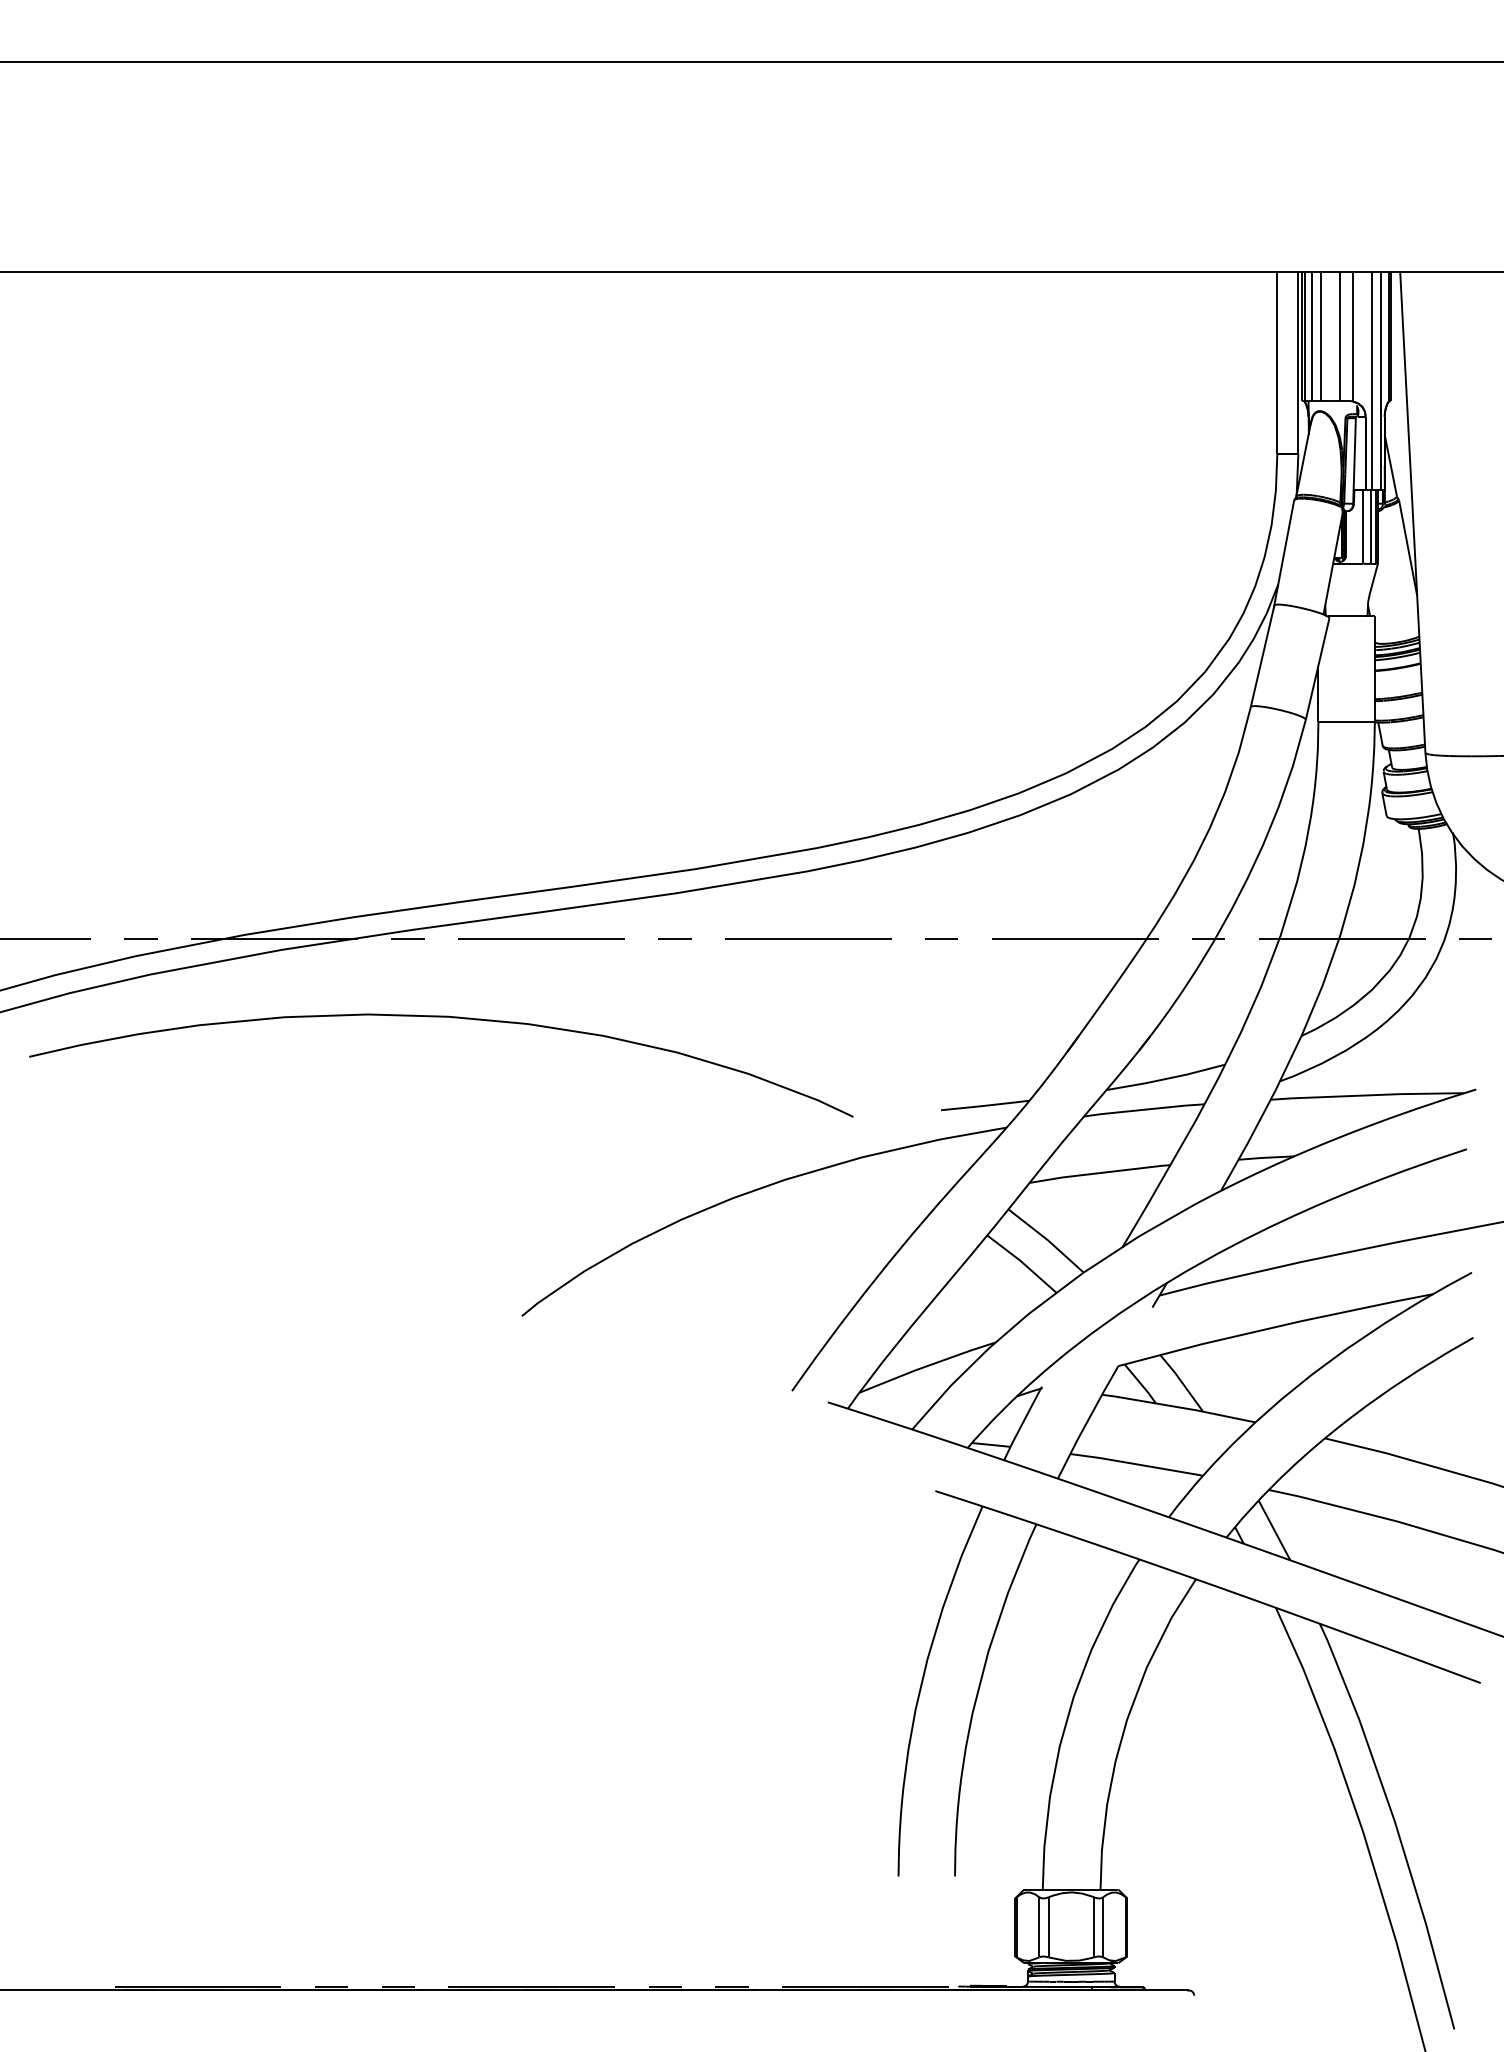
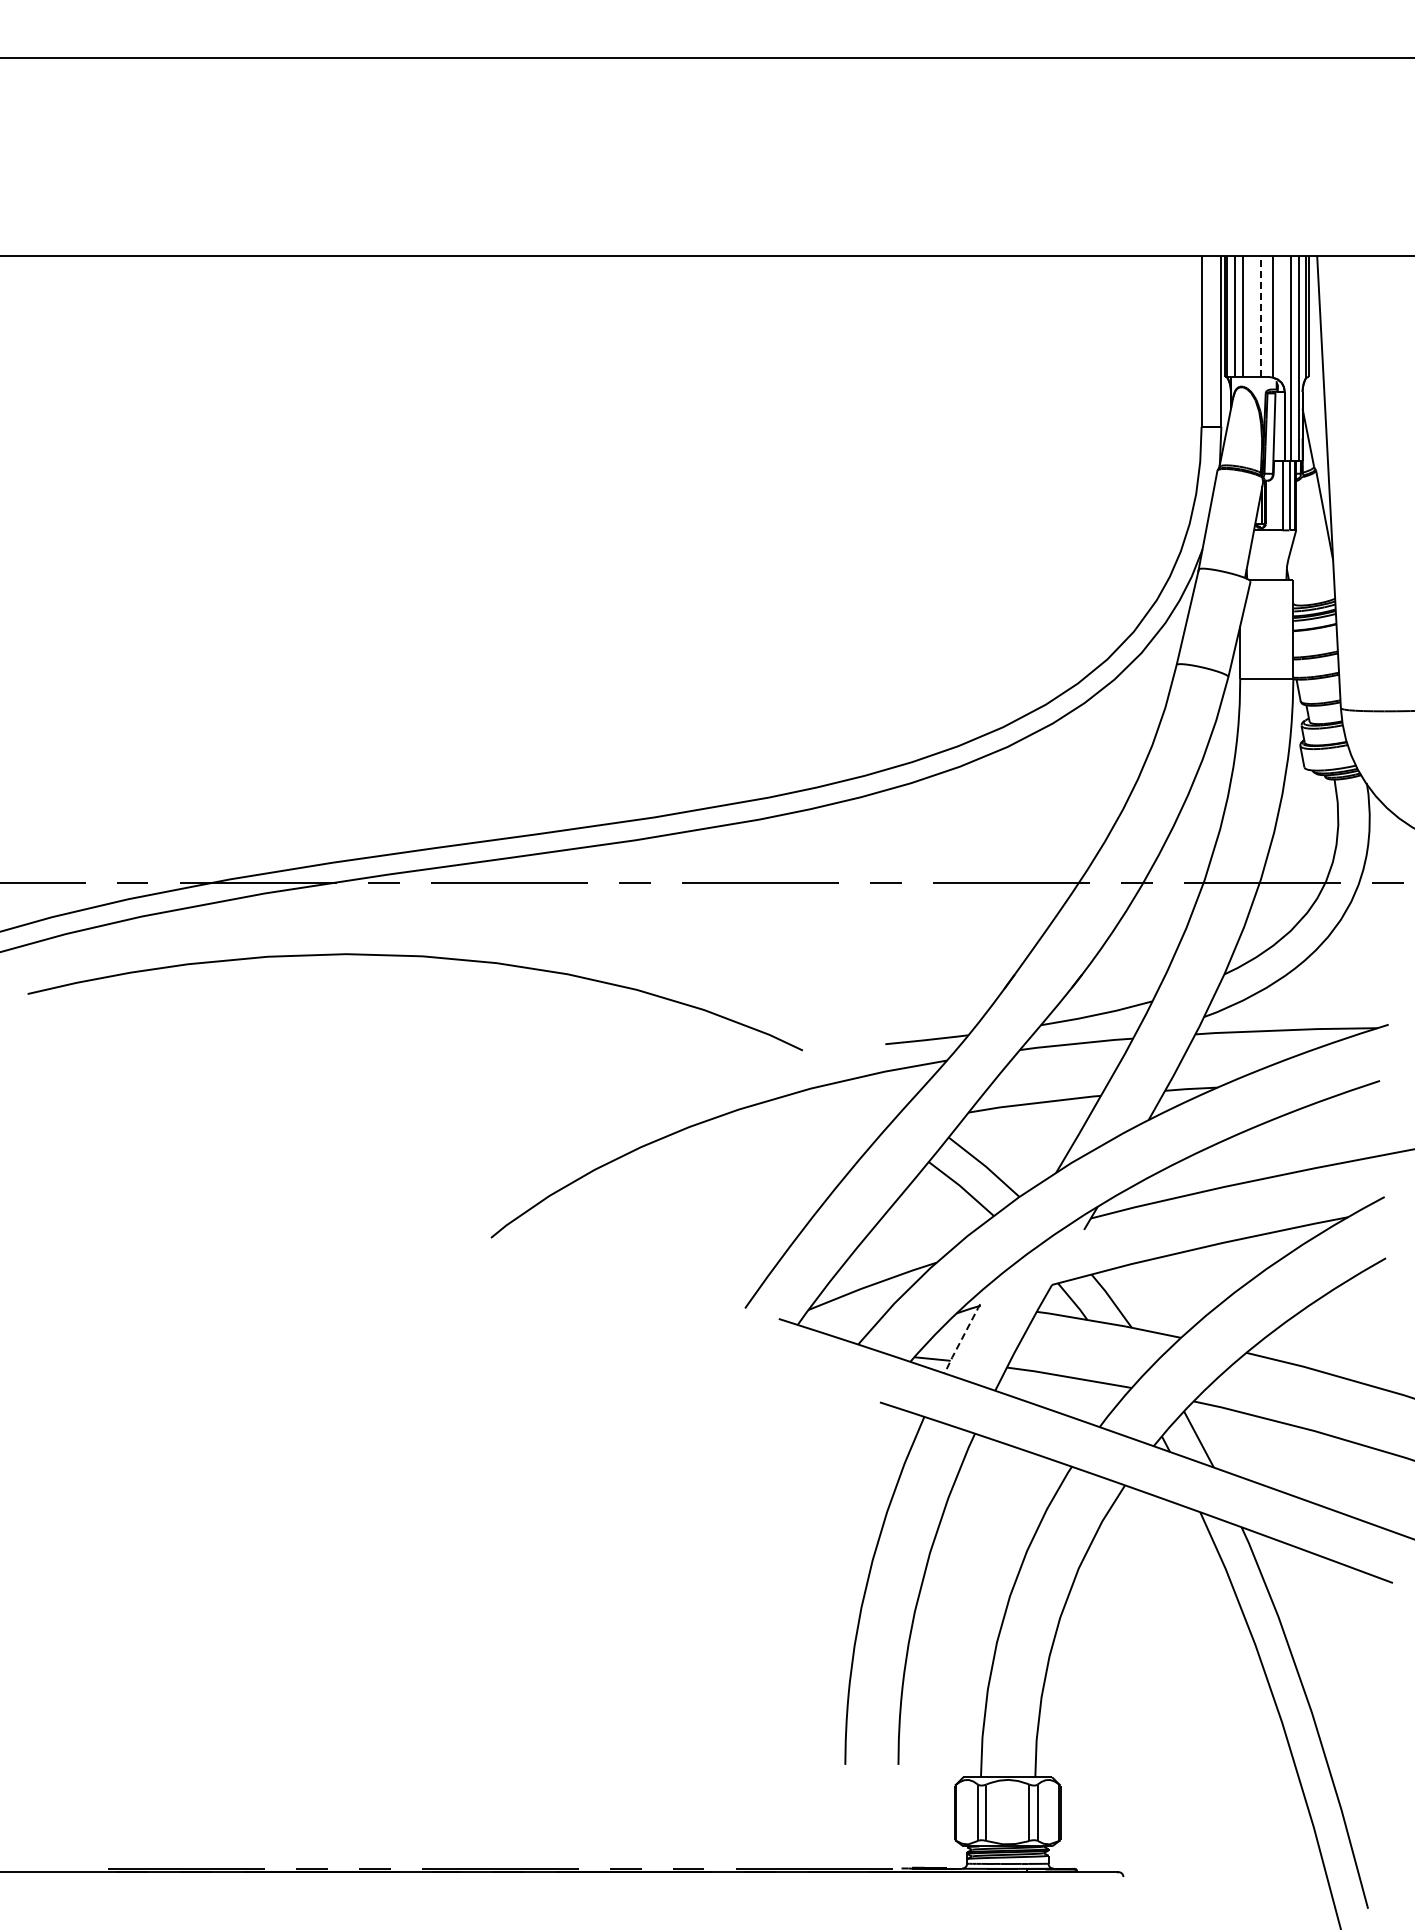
line: (1339, 336) -> (1260, 316), solid -> dashed
line: (1023, 1423) -> (962, 1338), solid -> dashed

